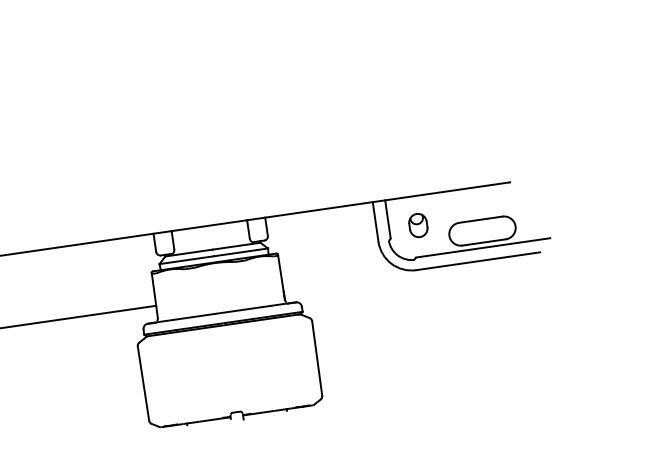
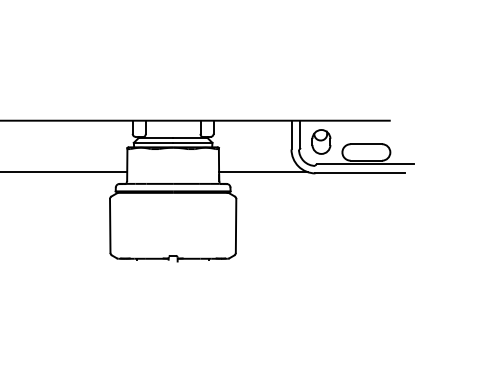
part: (418, 224) -> (321, 141), size x1.43
line: (344, 279) -> (263, 172), added

